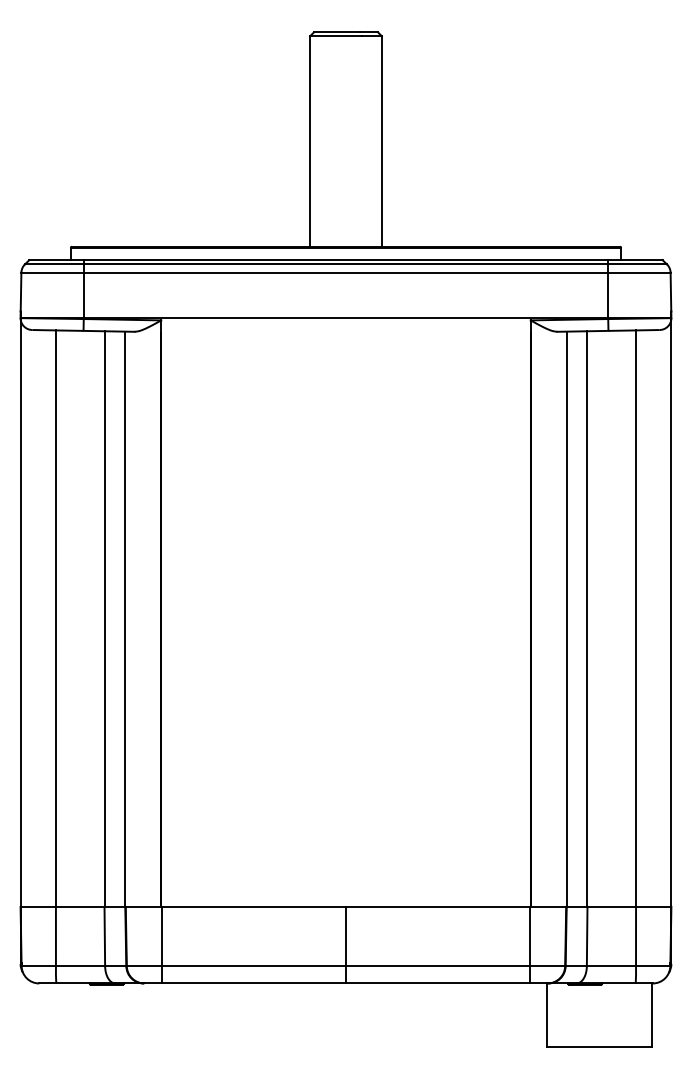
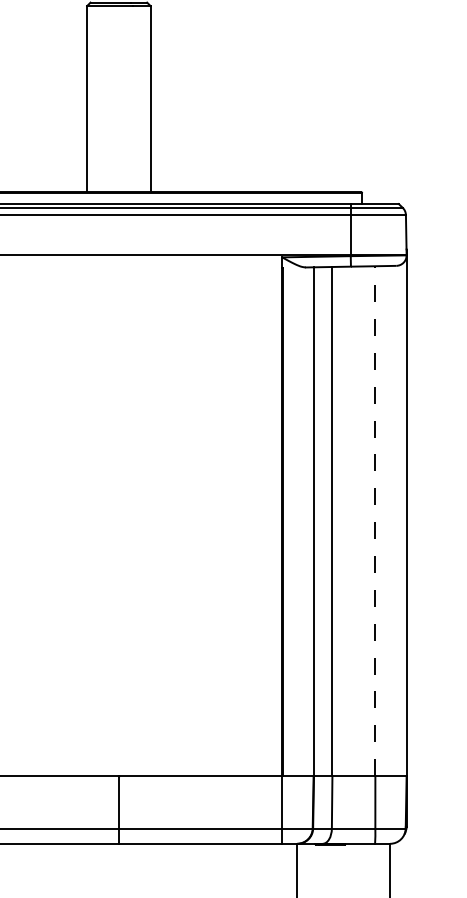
line: (636, 618) -> (375, 521), solid -> dashed

